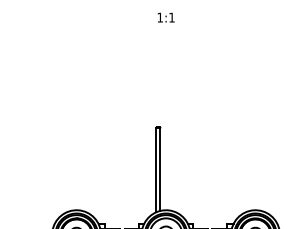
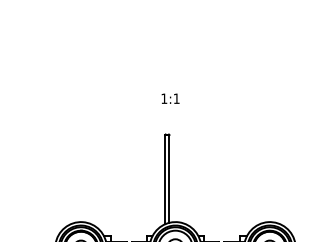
text: (166, 17) -> (170, 98), moved

